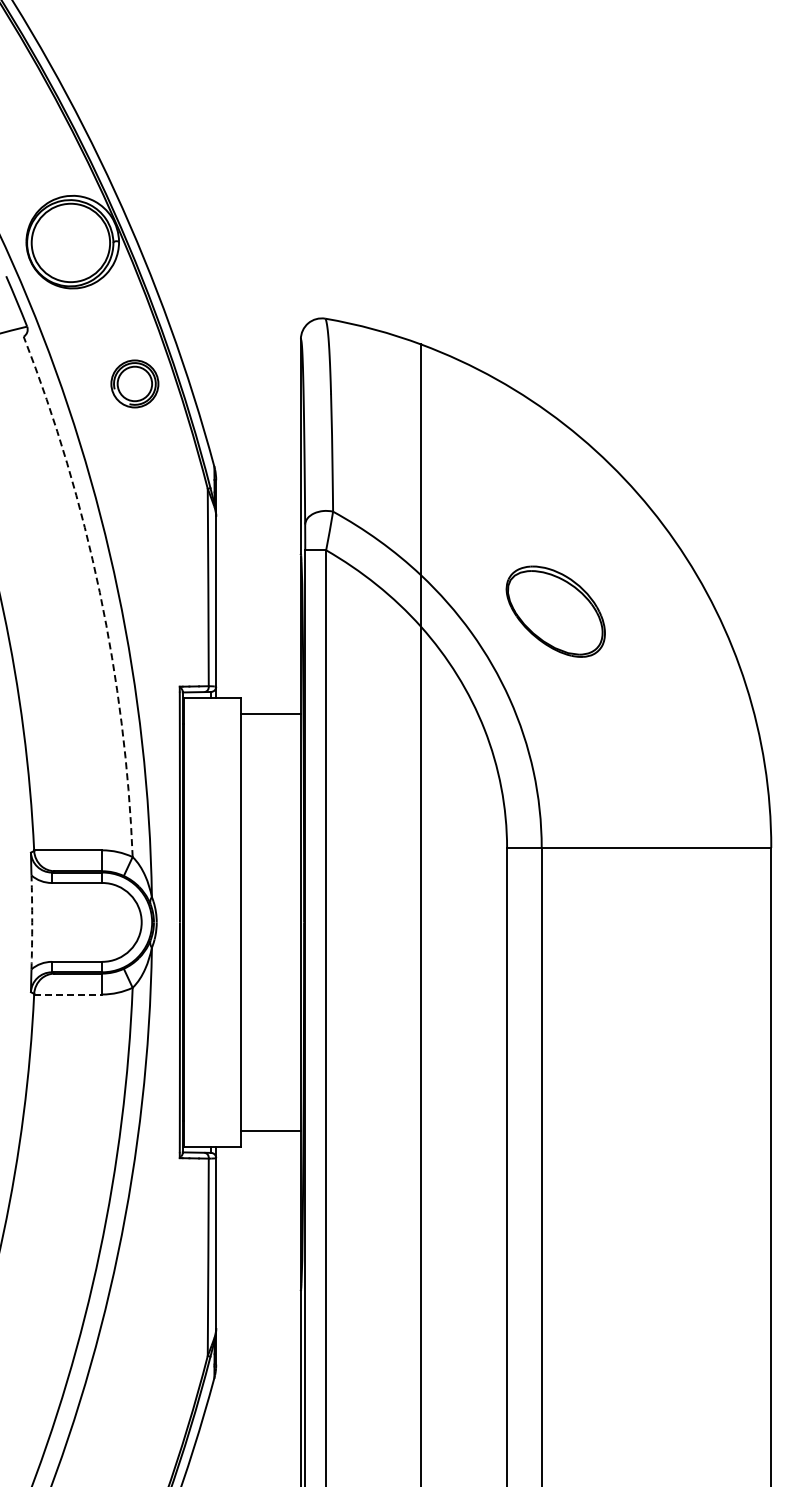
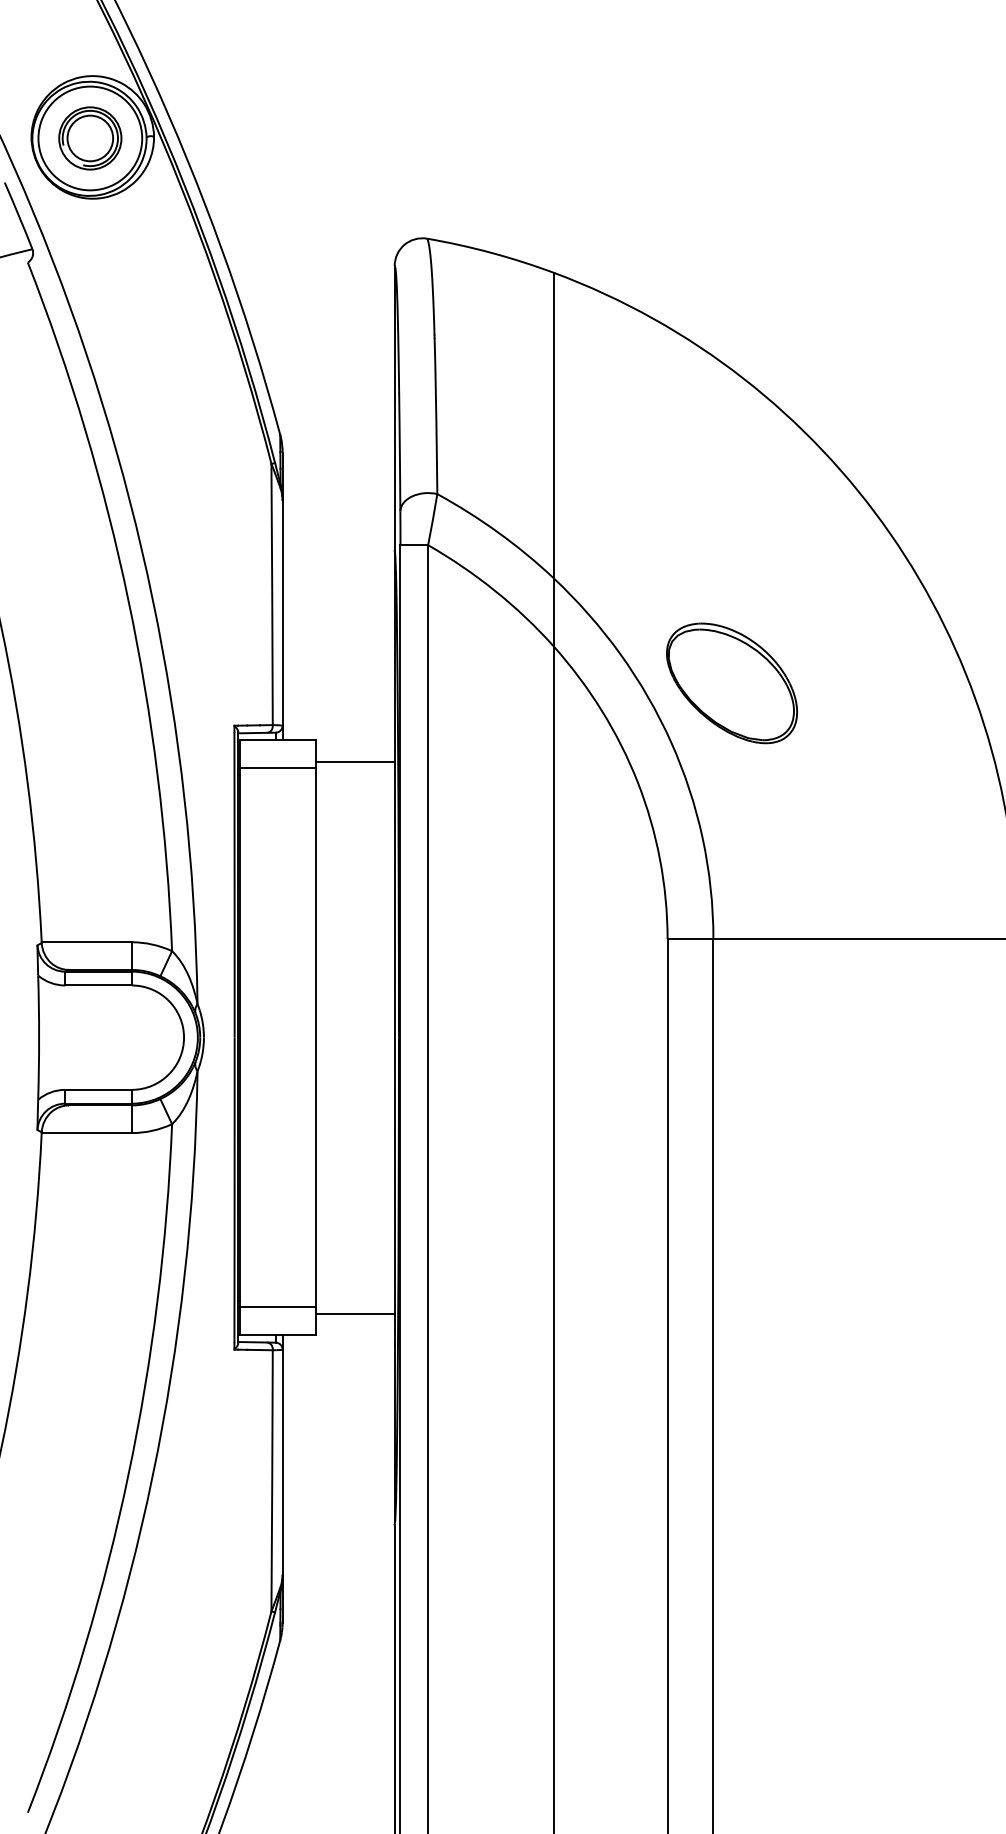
part: (134, 383) -> (89, 137), moved
arc: (99, 592) -> (128, 601), dashed -> solid
part: (555, 611) -> (731, 683), moved
line: (212, 719) -> (277, 769), added
arc: (32, 922) -> (39, 1037), dashed -> solid
line: (68, 994) -> (87, 1133), dashed -> solid
line: (212, 1125) -> (277, 1306), added

